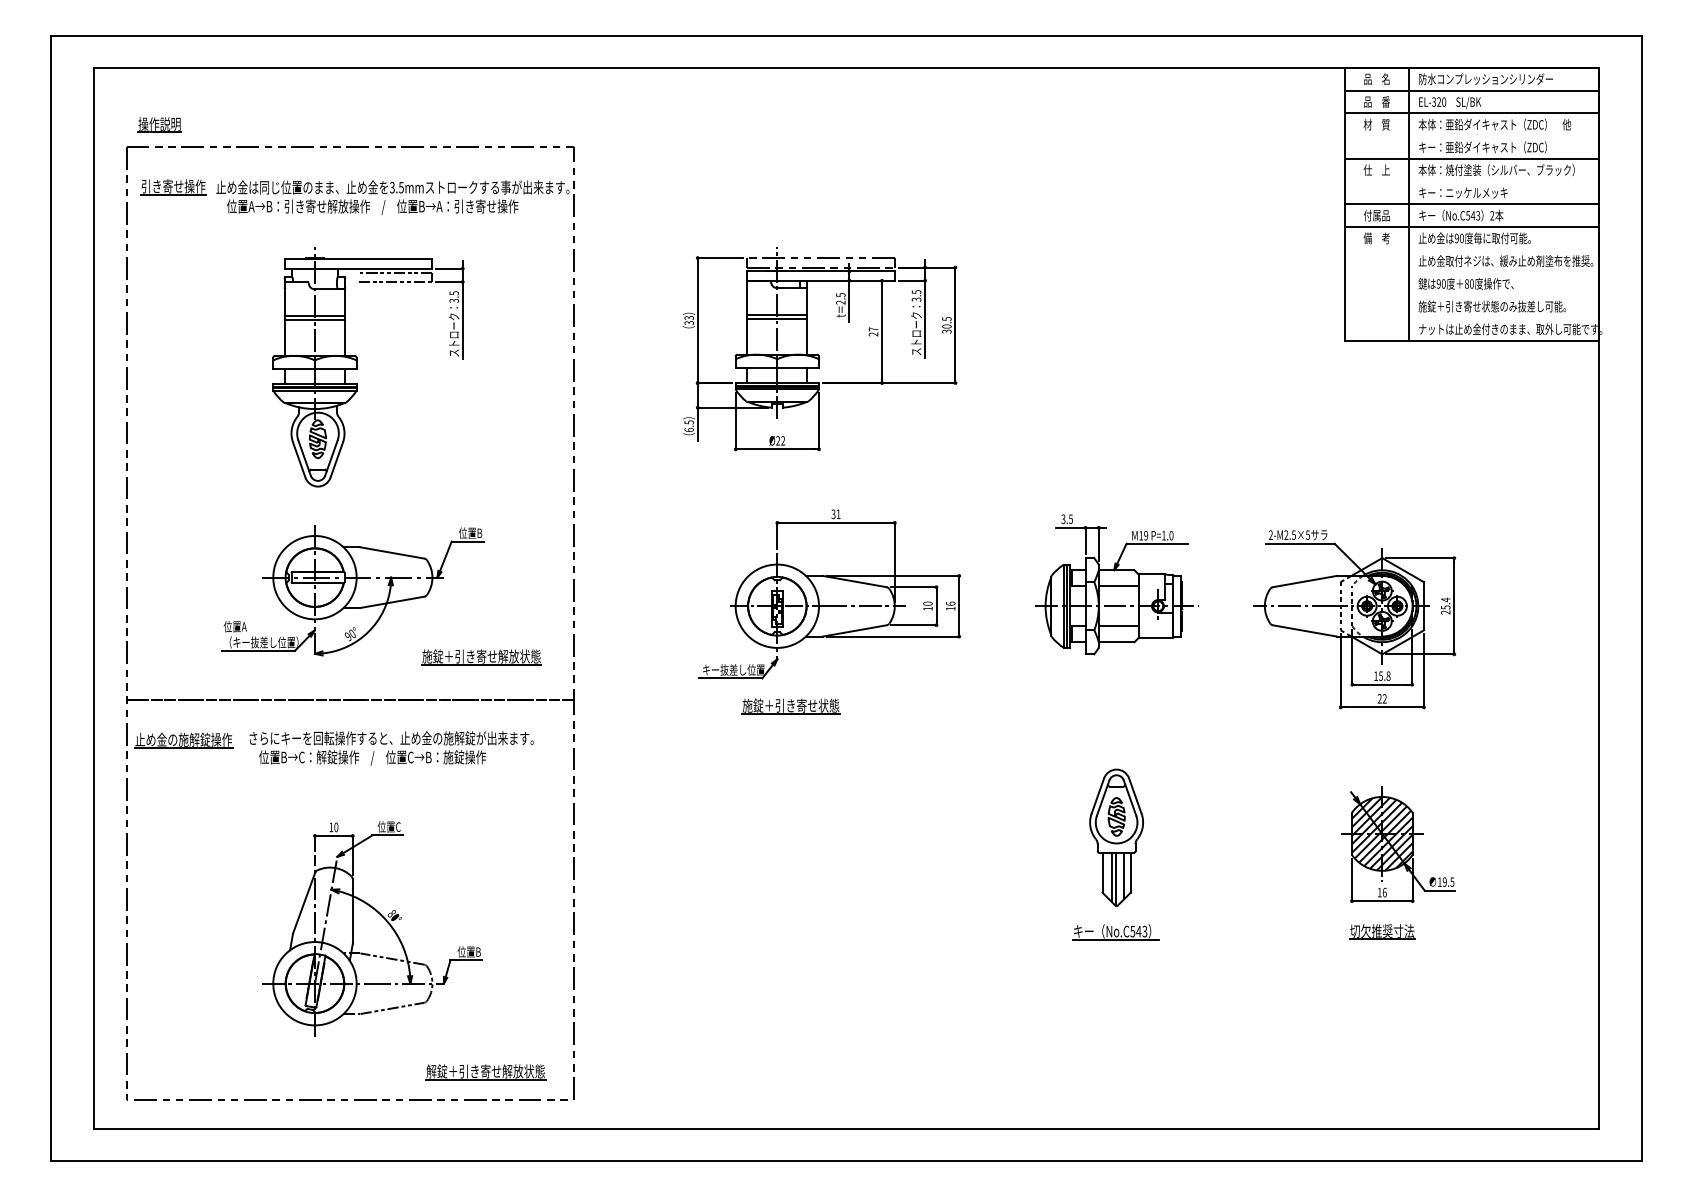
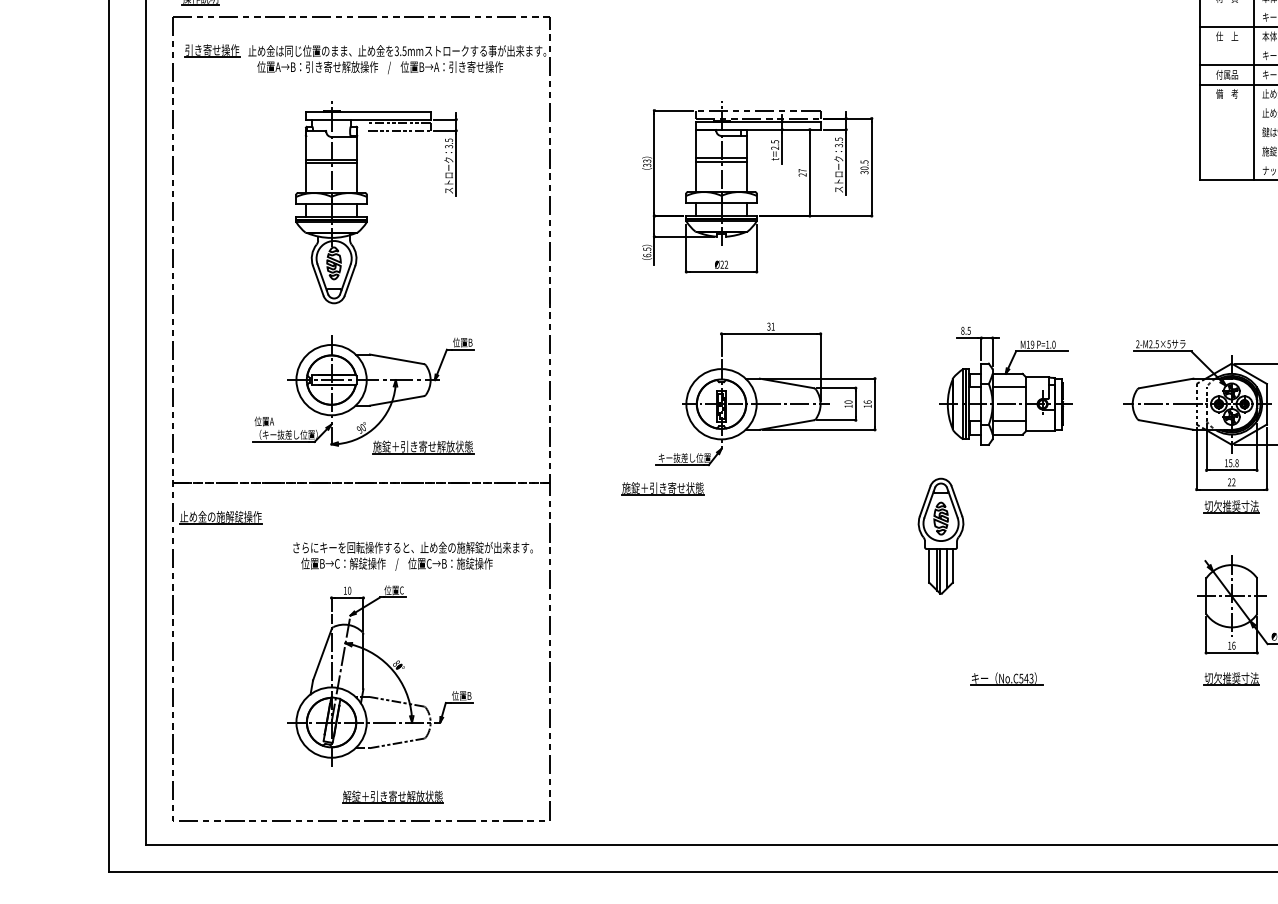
text: (1063, 518) -> (962, 330), 3.5 -> 8.5
part: (481, 657) -> (423, 447), moved
part: (790, 706) -> (662, 488), moved
part: (1382, 727) -> (1231, 506), added
text: (391, 748) -> (412, 556), moved
hatch: (1382, 833) -> (1231, 595), removed
part: (1116, 837) -> (940, 536), moved
part: (485, 1072) -> (392, 797), moved

